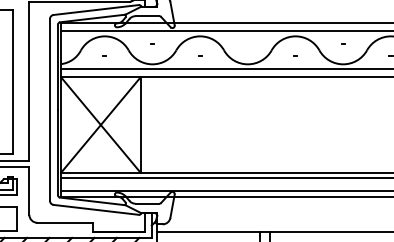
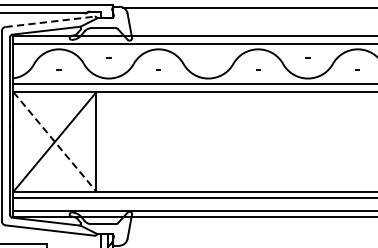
line: (96, 10) -> (50, 22), solid -> dashed
line: (101, 125) -> (55, 142), solid -> dashed

